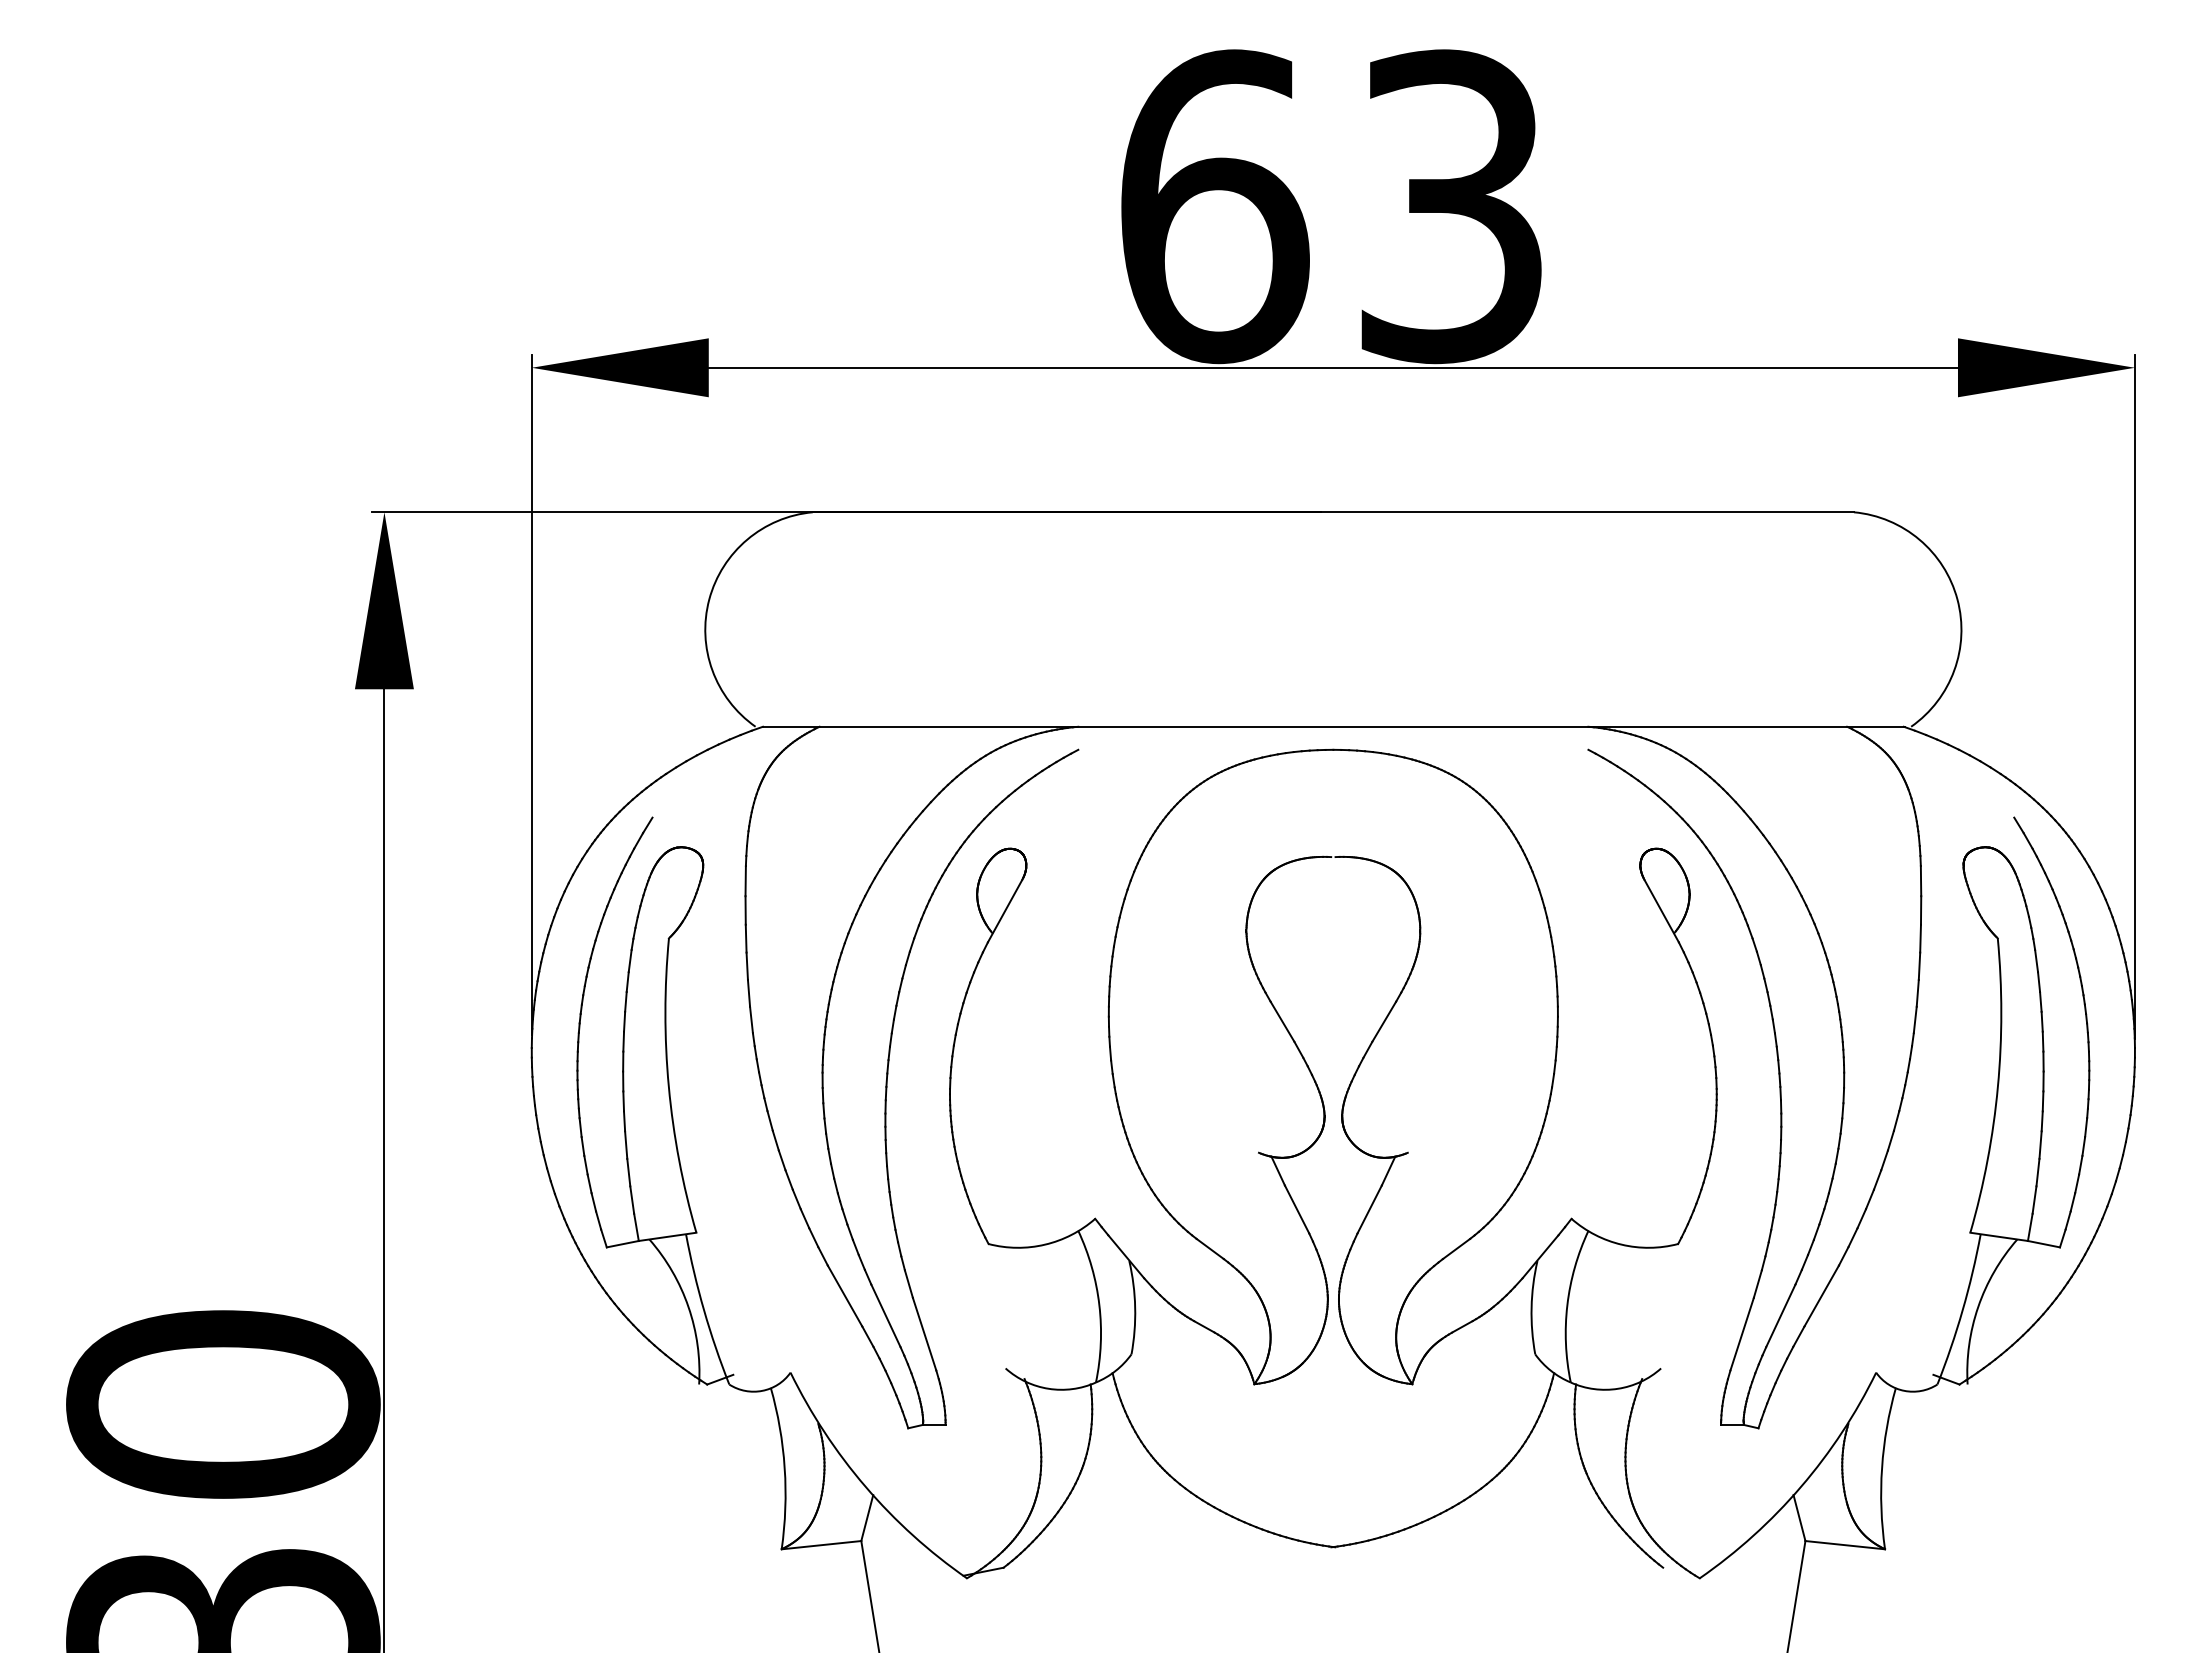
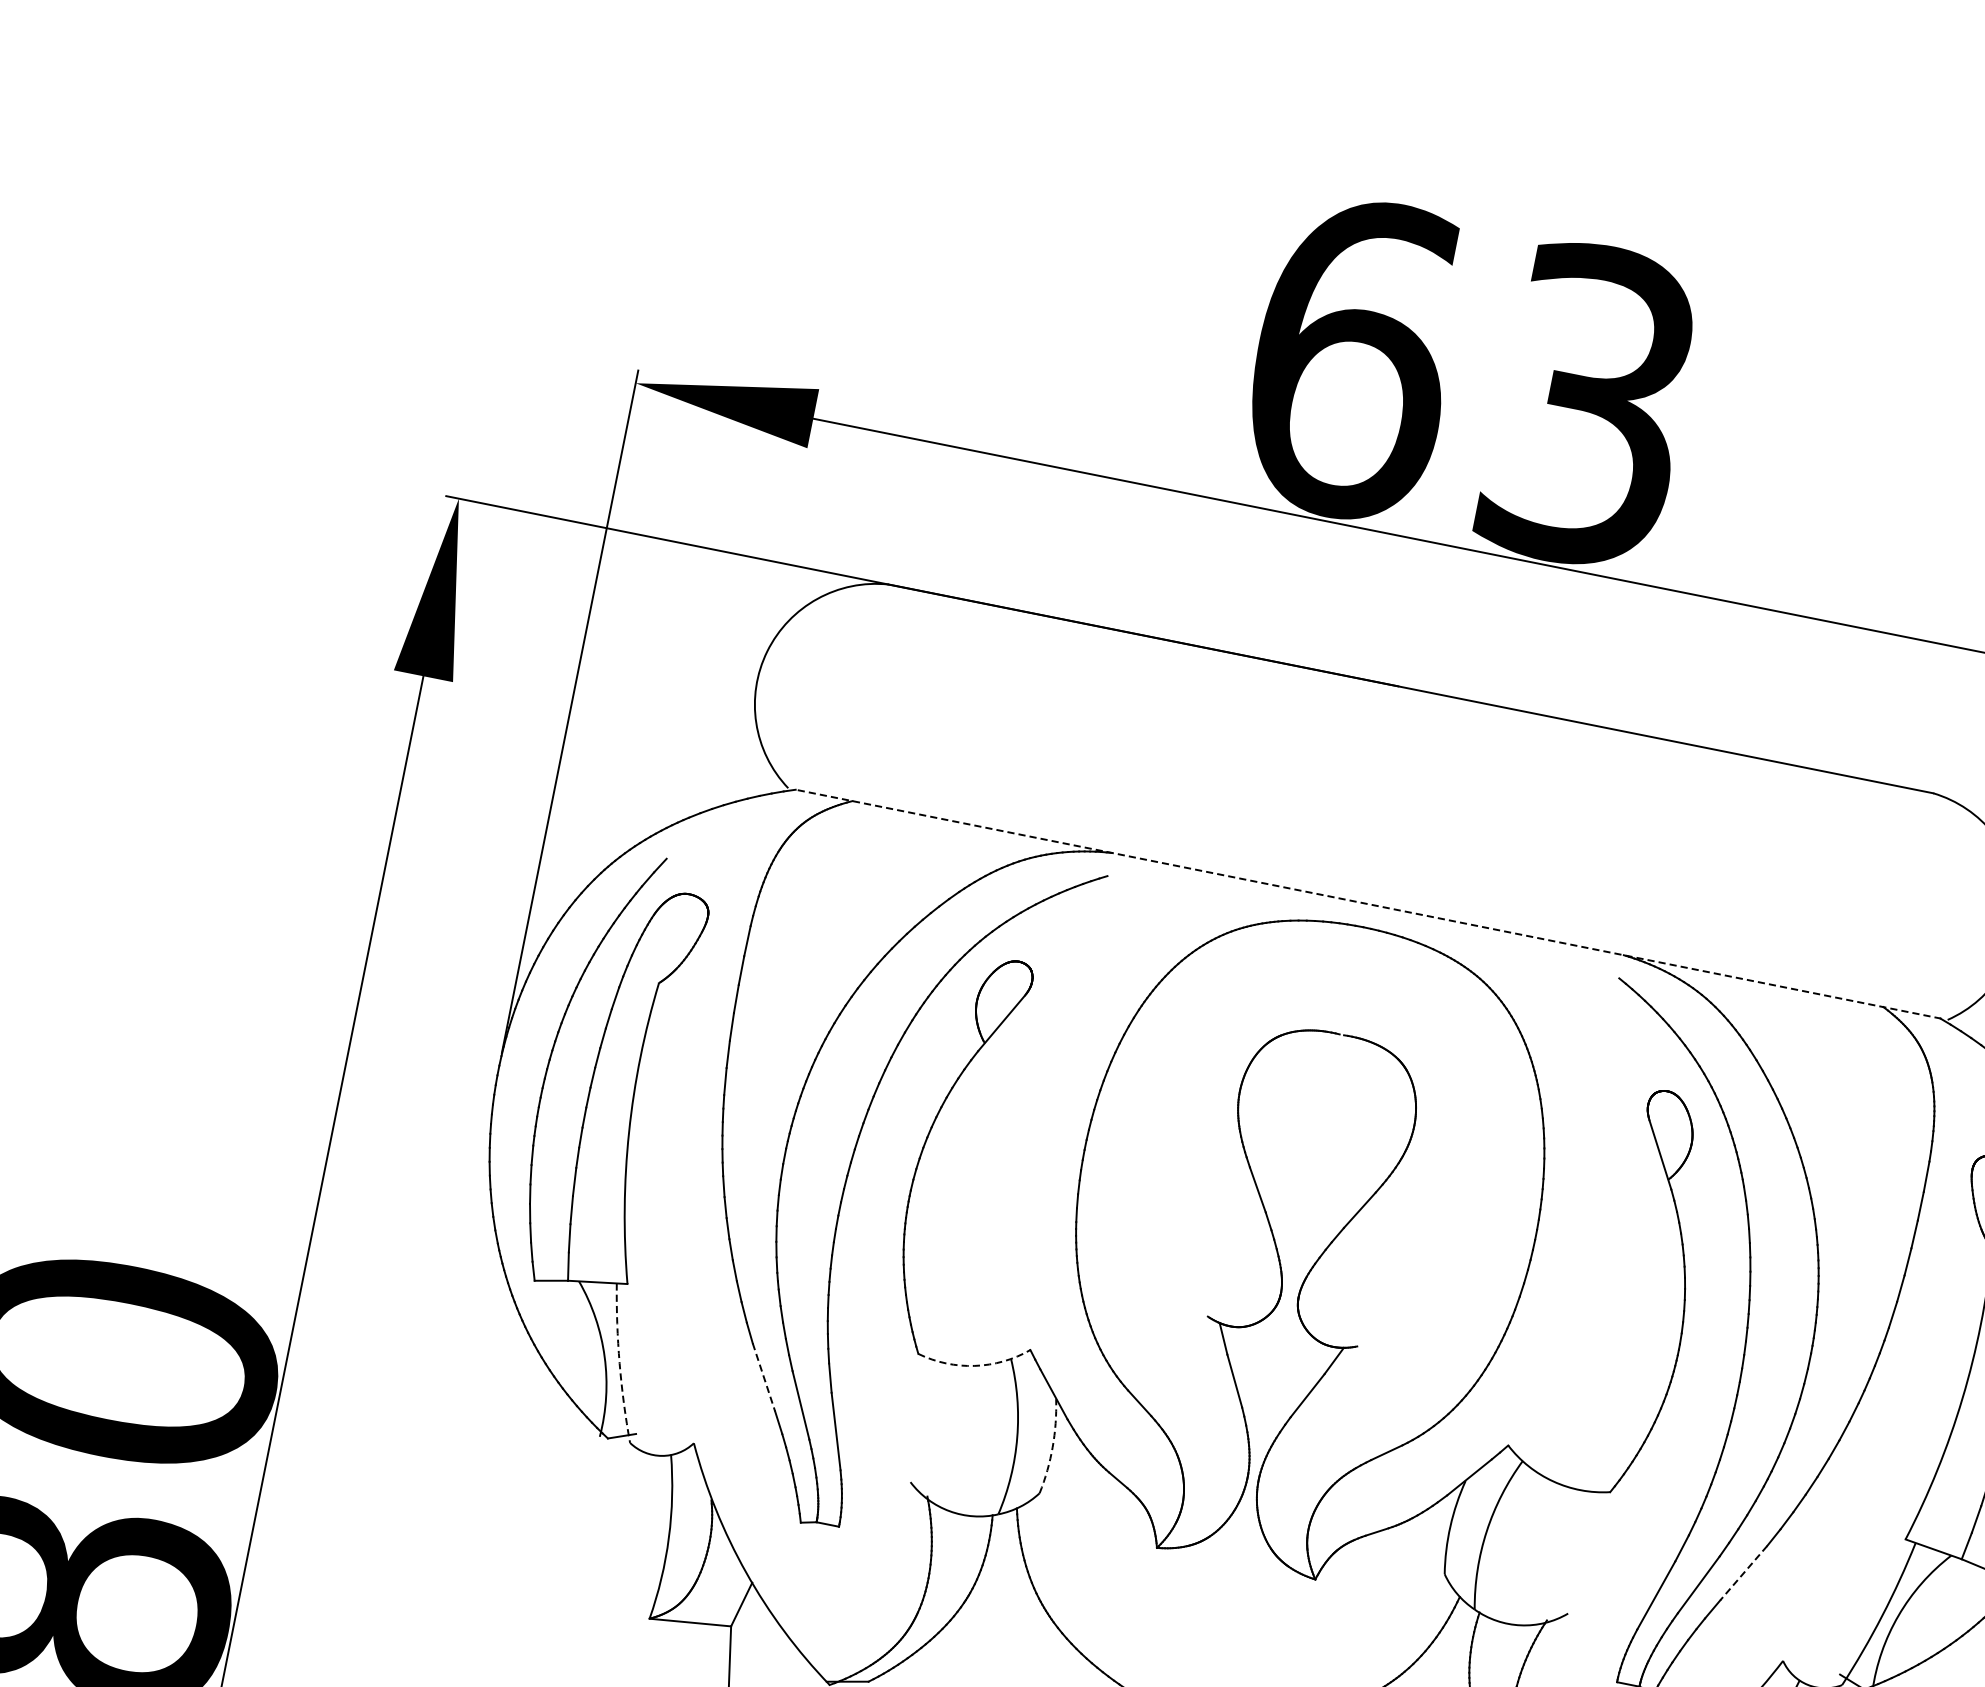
line: (1333, 726) -> (1368, 903), solid -> dashed
arc: (1045, 1244) -> (975, 1365), solid -> dashed
line: (845, 1296) -> (764, 1377), solid -> dashed
line: (1821, 1296) -> (1743, 1573), solid -> dashed
arc: (1135, 1307) -> (1053, 1447), solid -> dashed
arc: (704, 1310) -> (620, 1363), solid -> dashed

